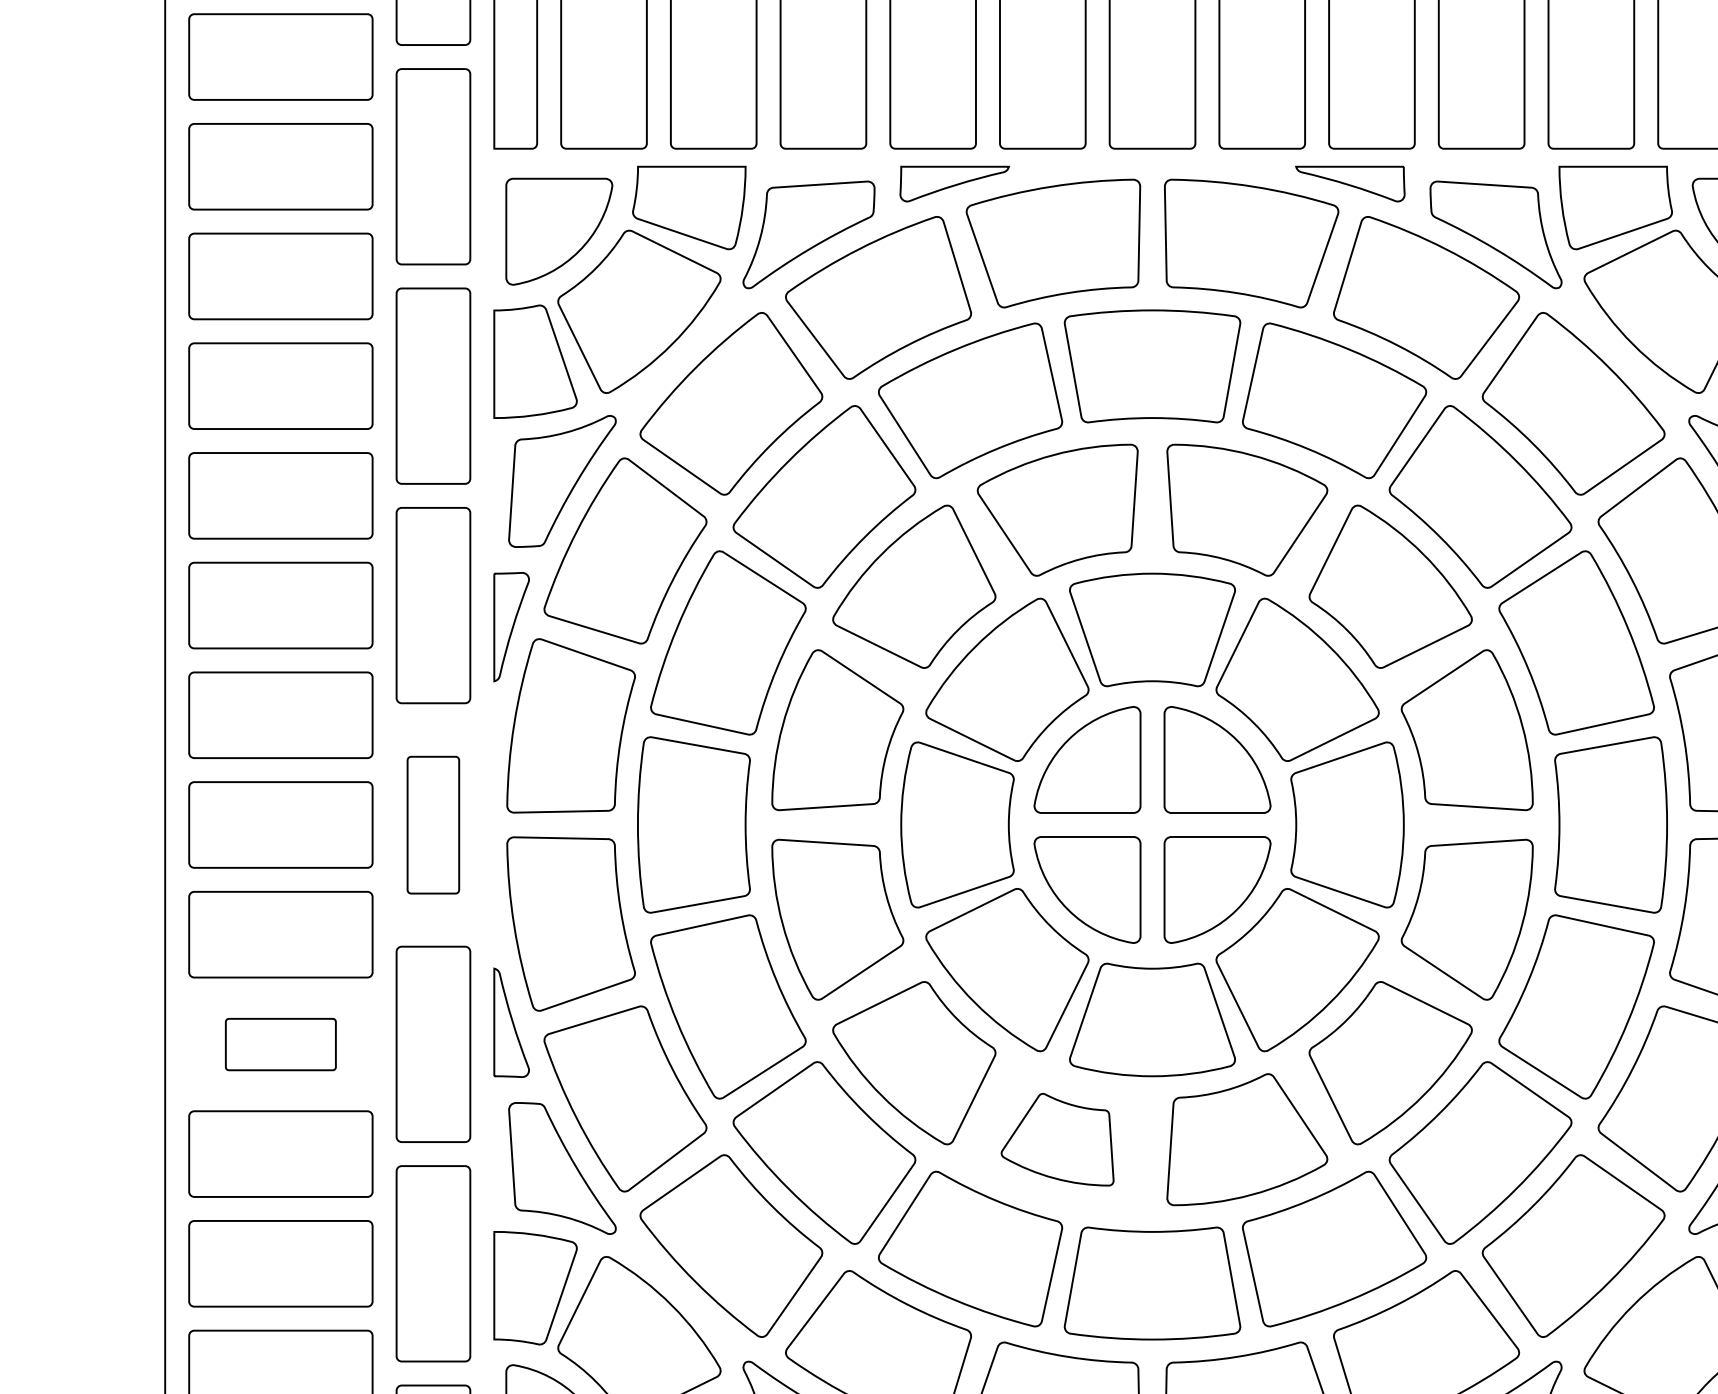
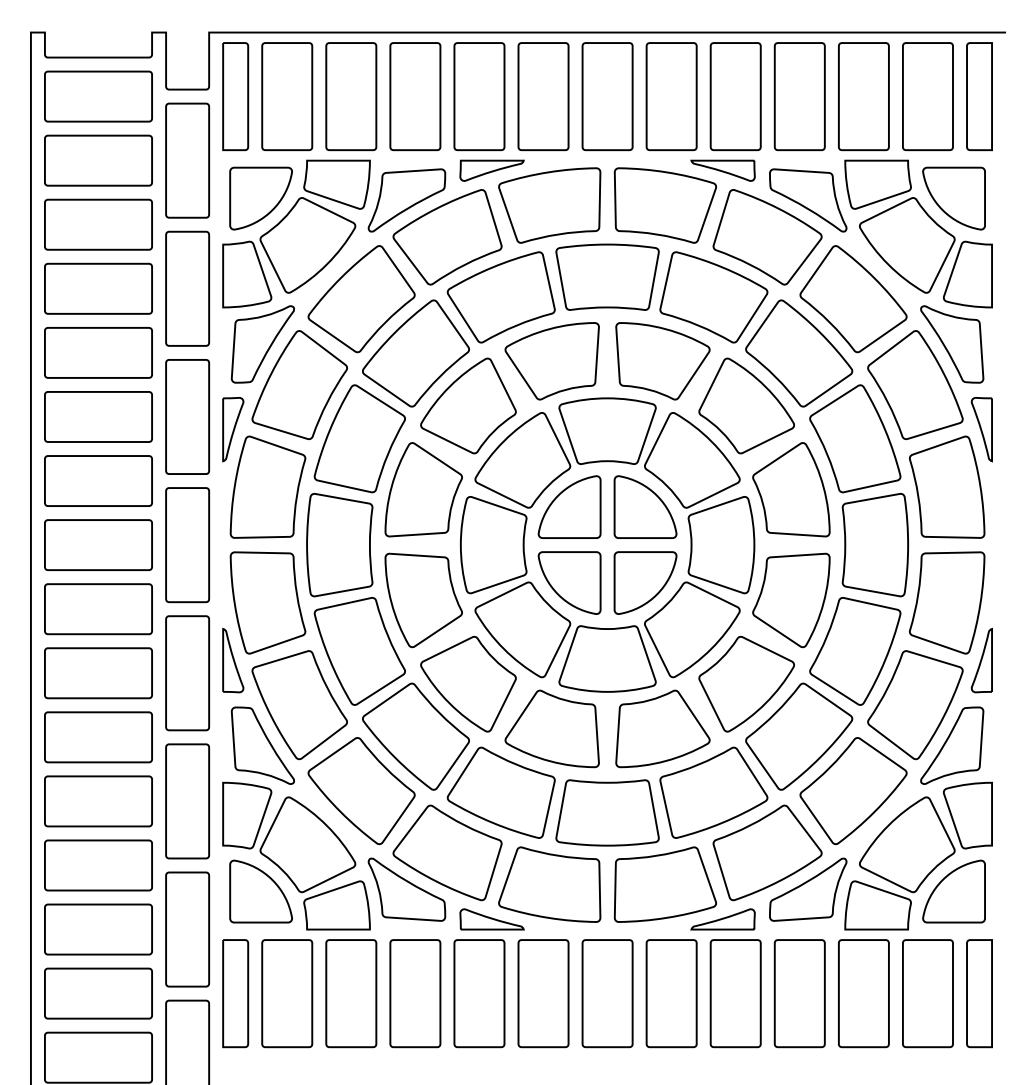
part: (433, 825) -> (187, 545), size x1.43
part: (280, 1044) -> (98, 673), size x1.67
part: (1056, 1138) -> (551, 728), size x1.43

